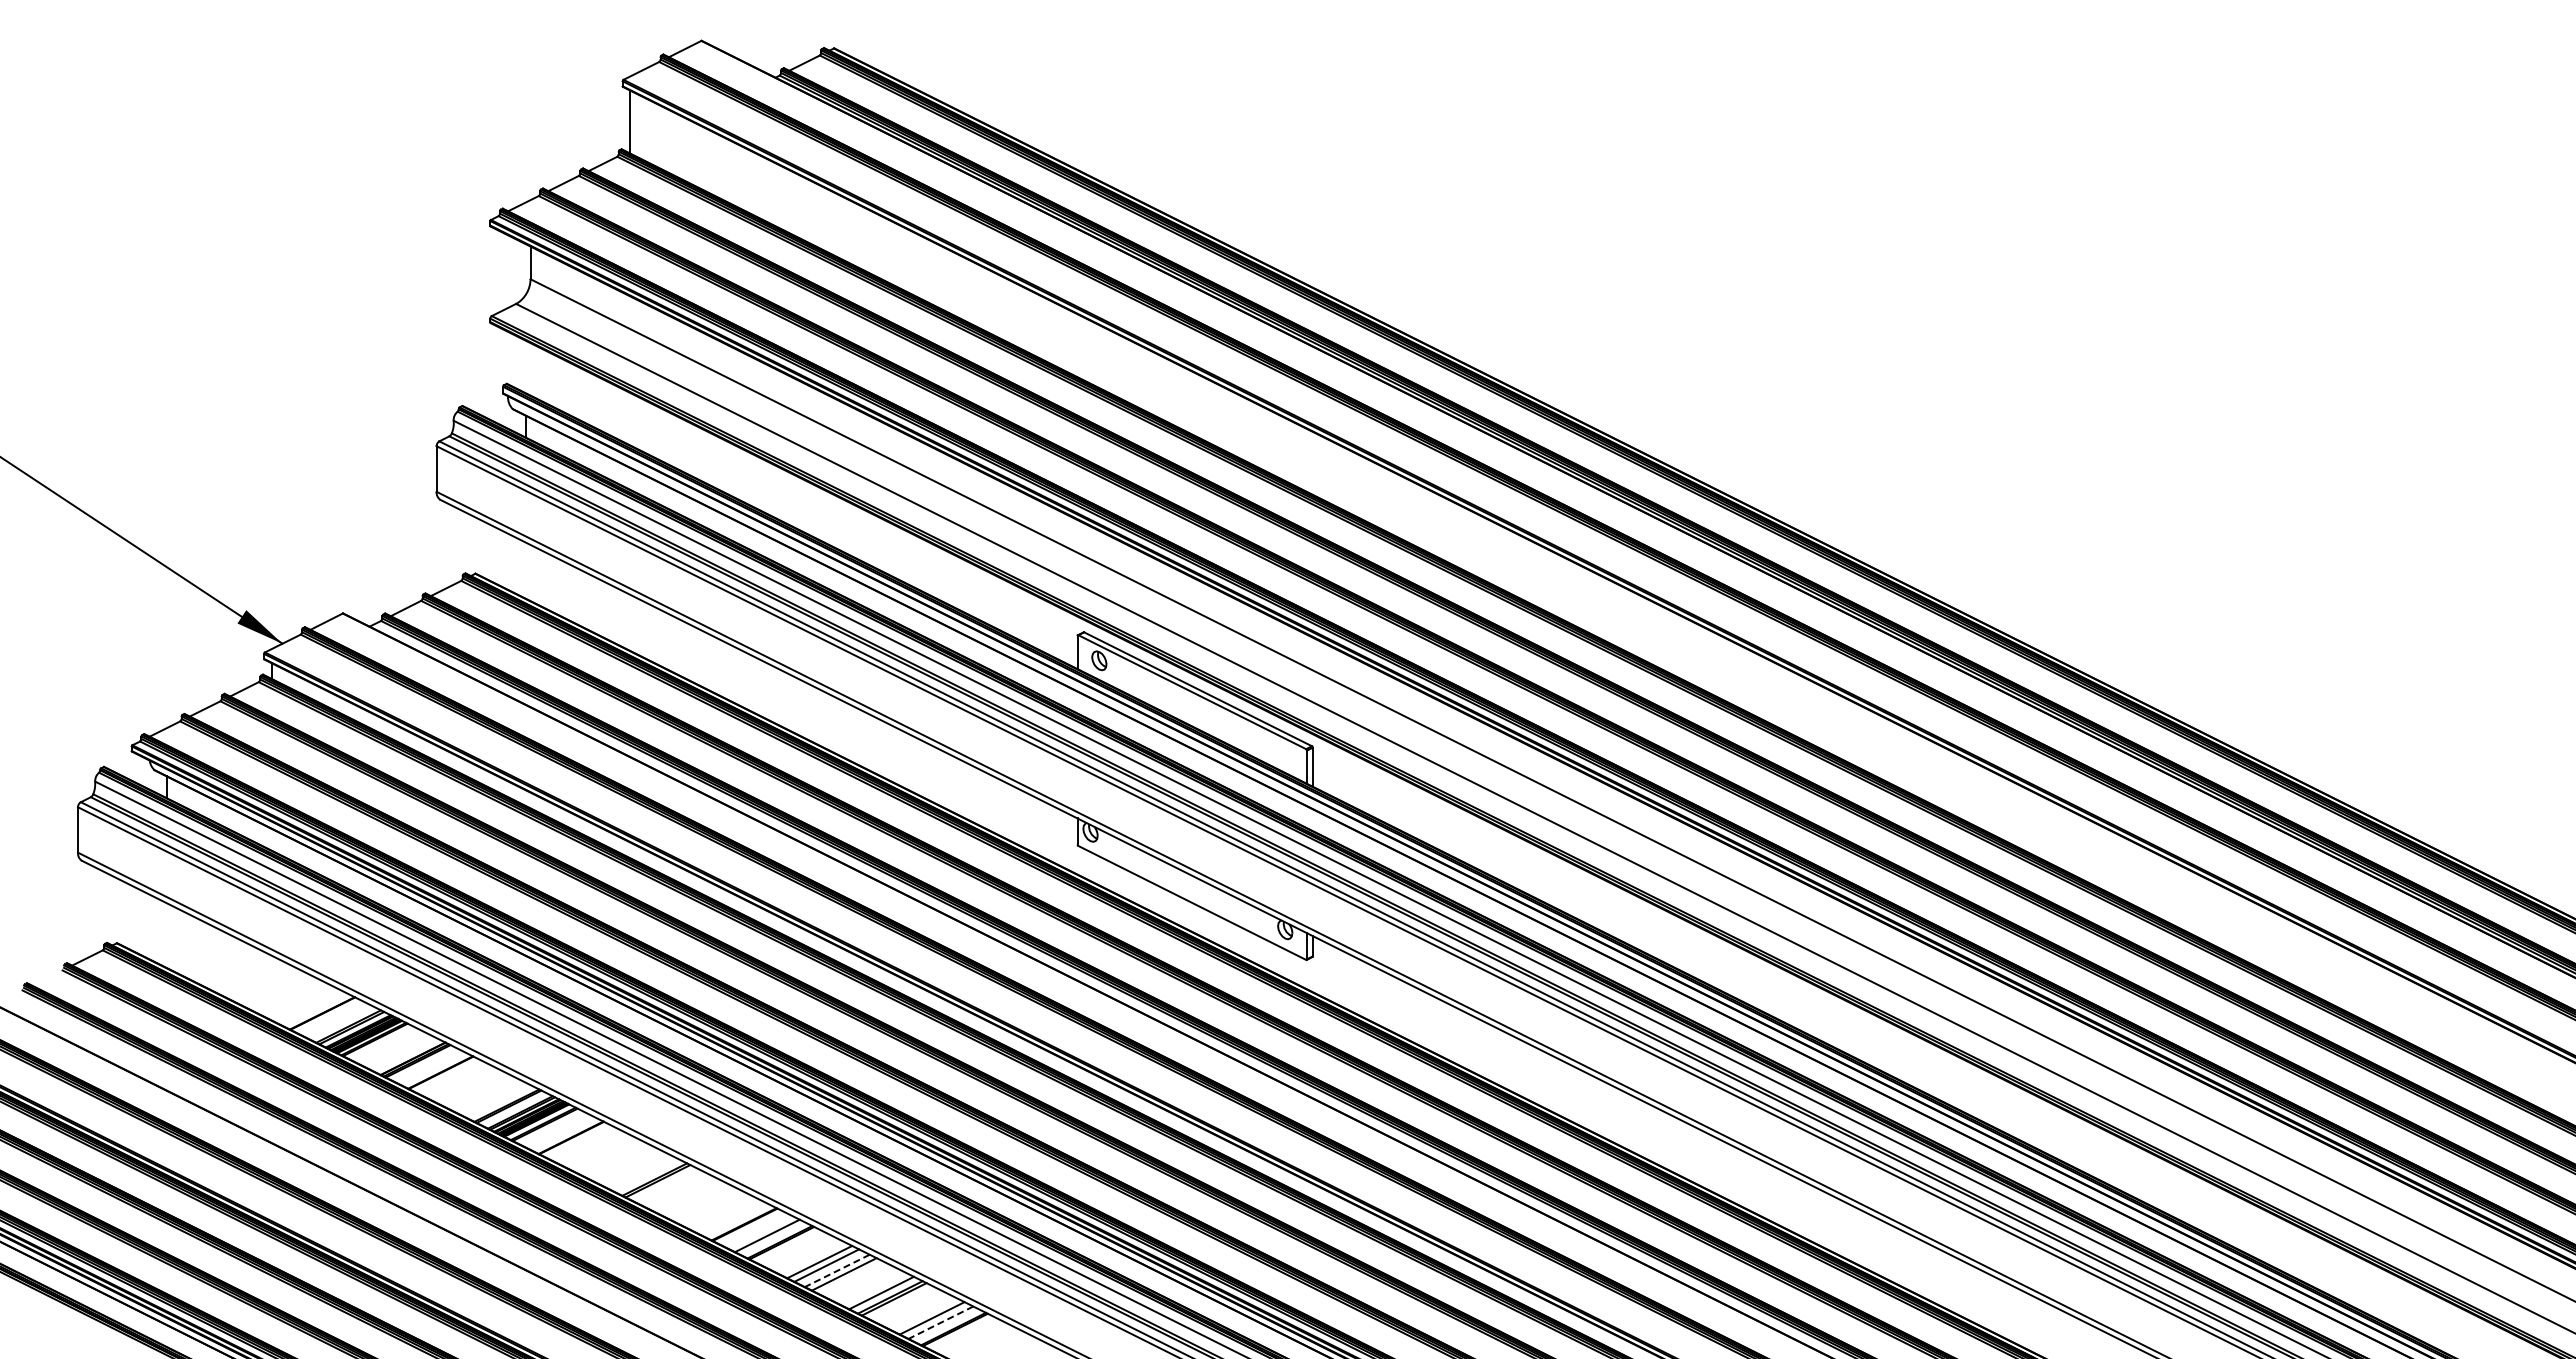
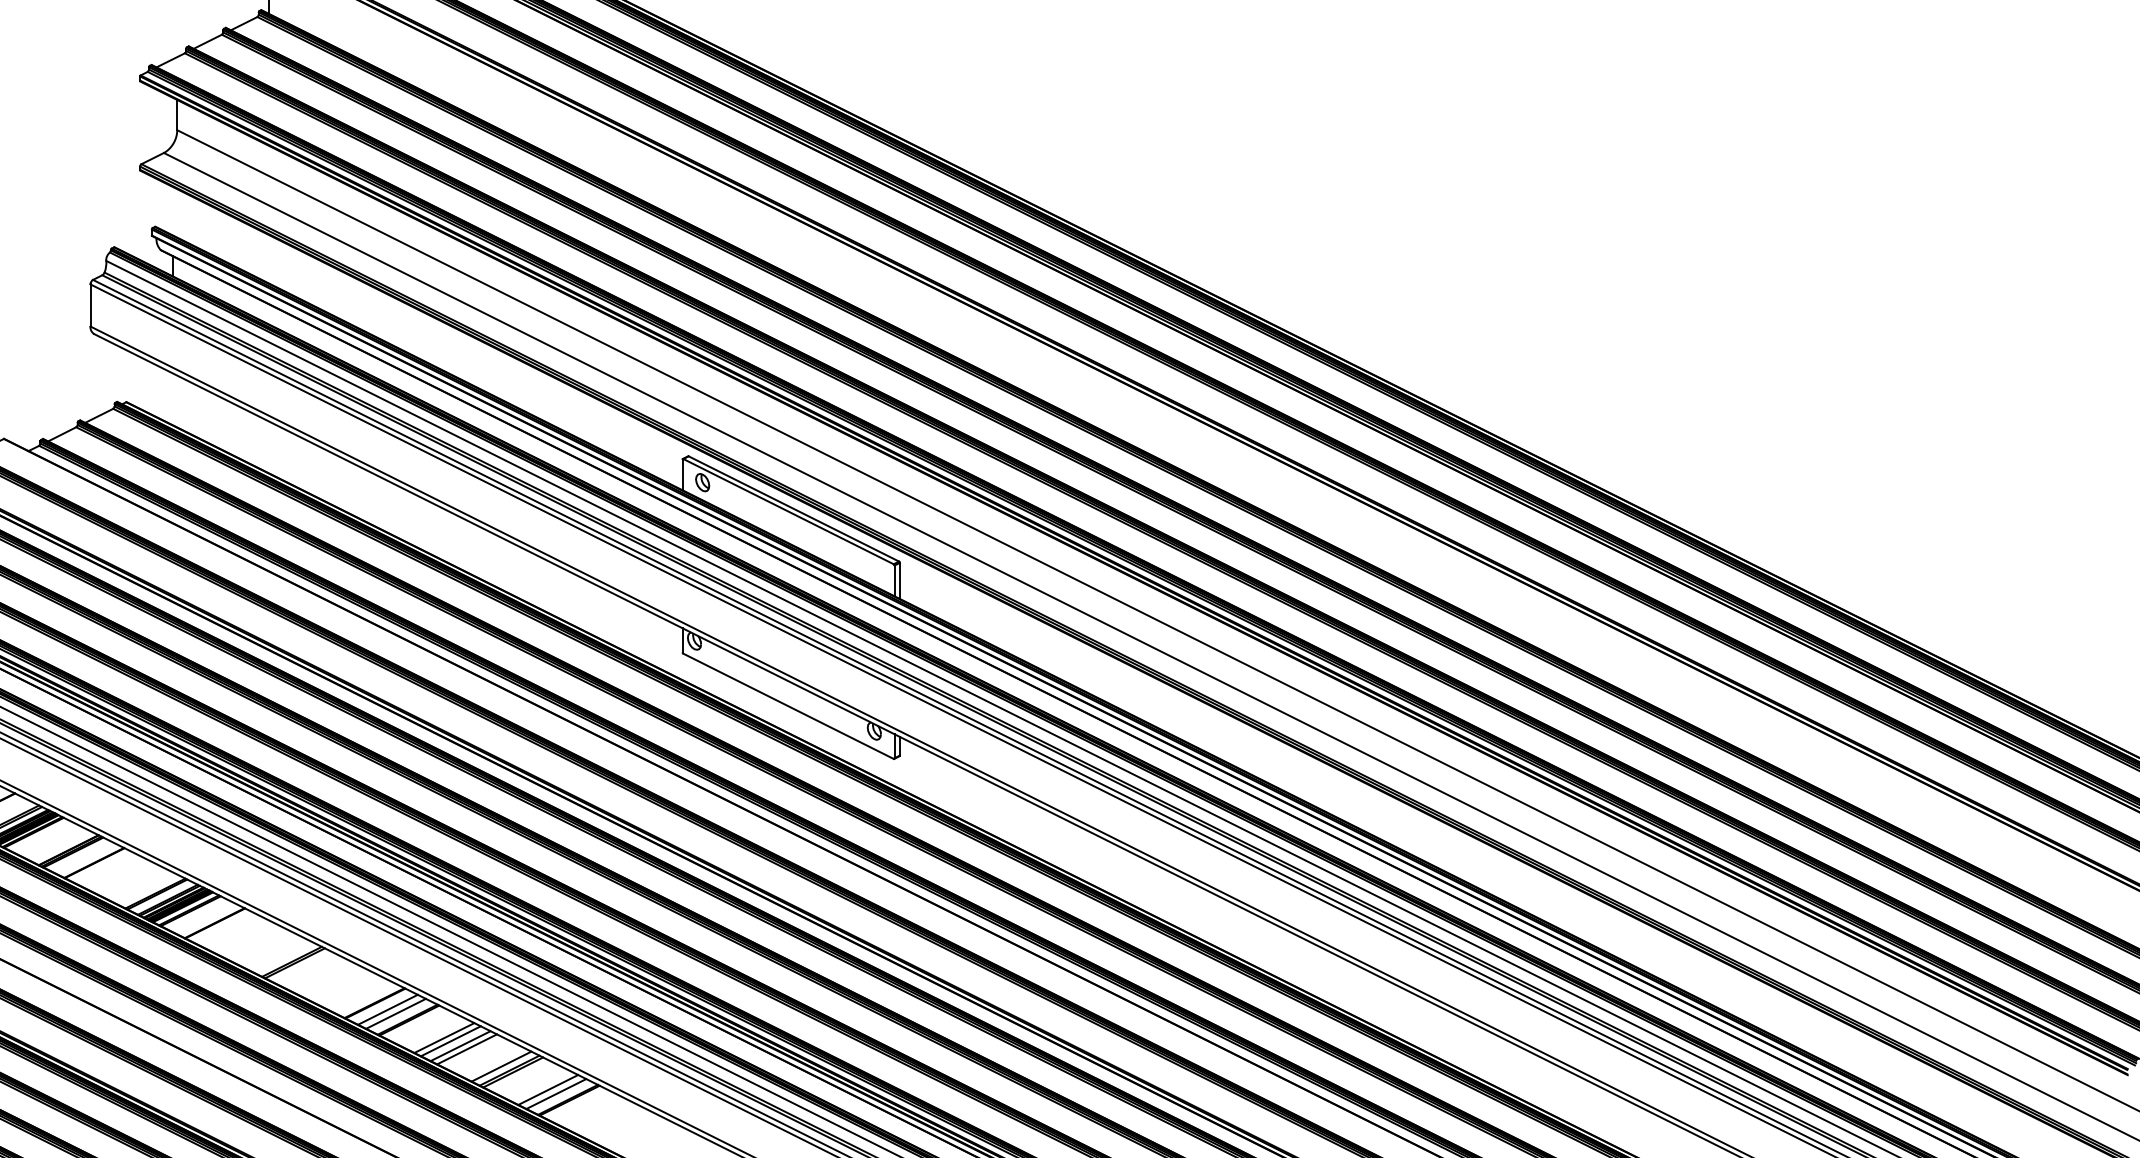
line: (758, 1231) -> (387, 1009), added
line: (836, 1271) -> (459, 1046), dashed -> solid
line: (940, 1322) -> (555, 1093), dashed -> solid

